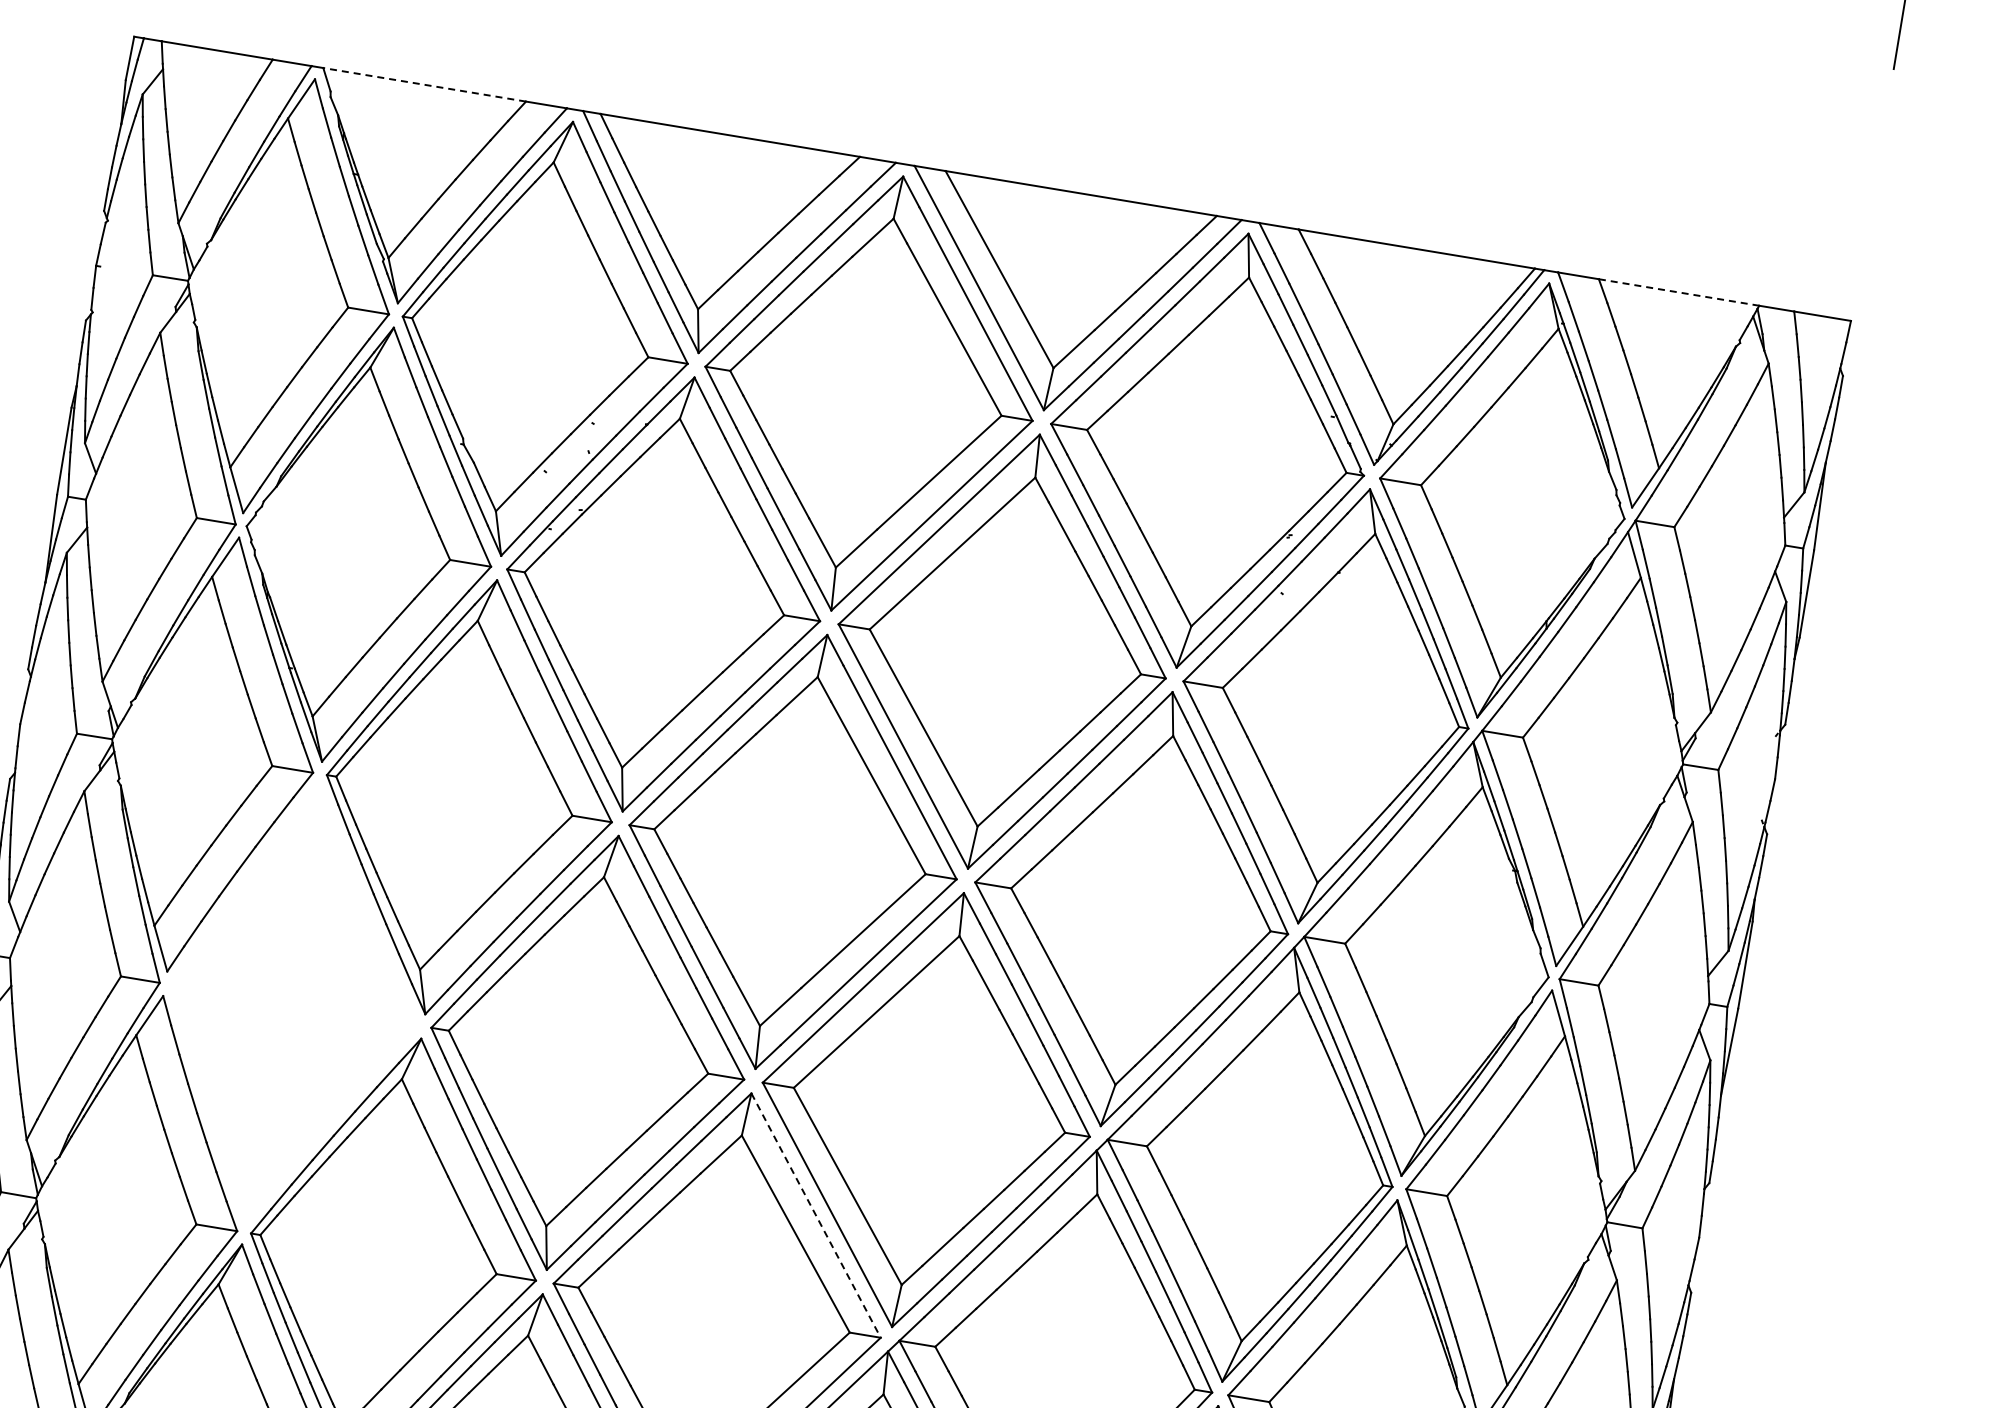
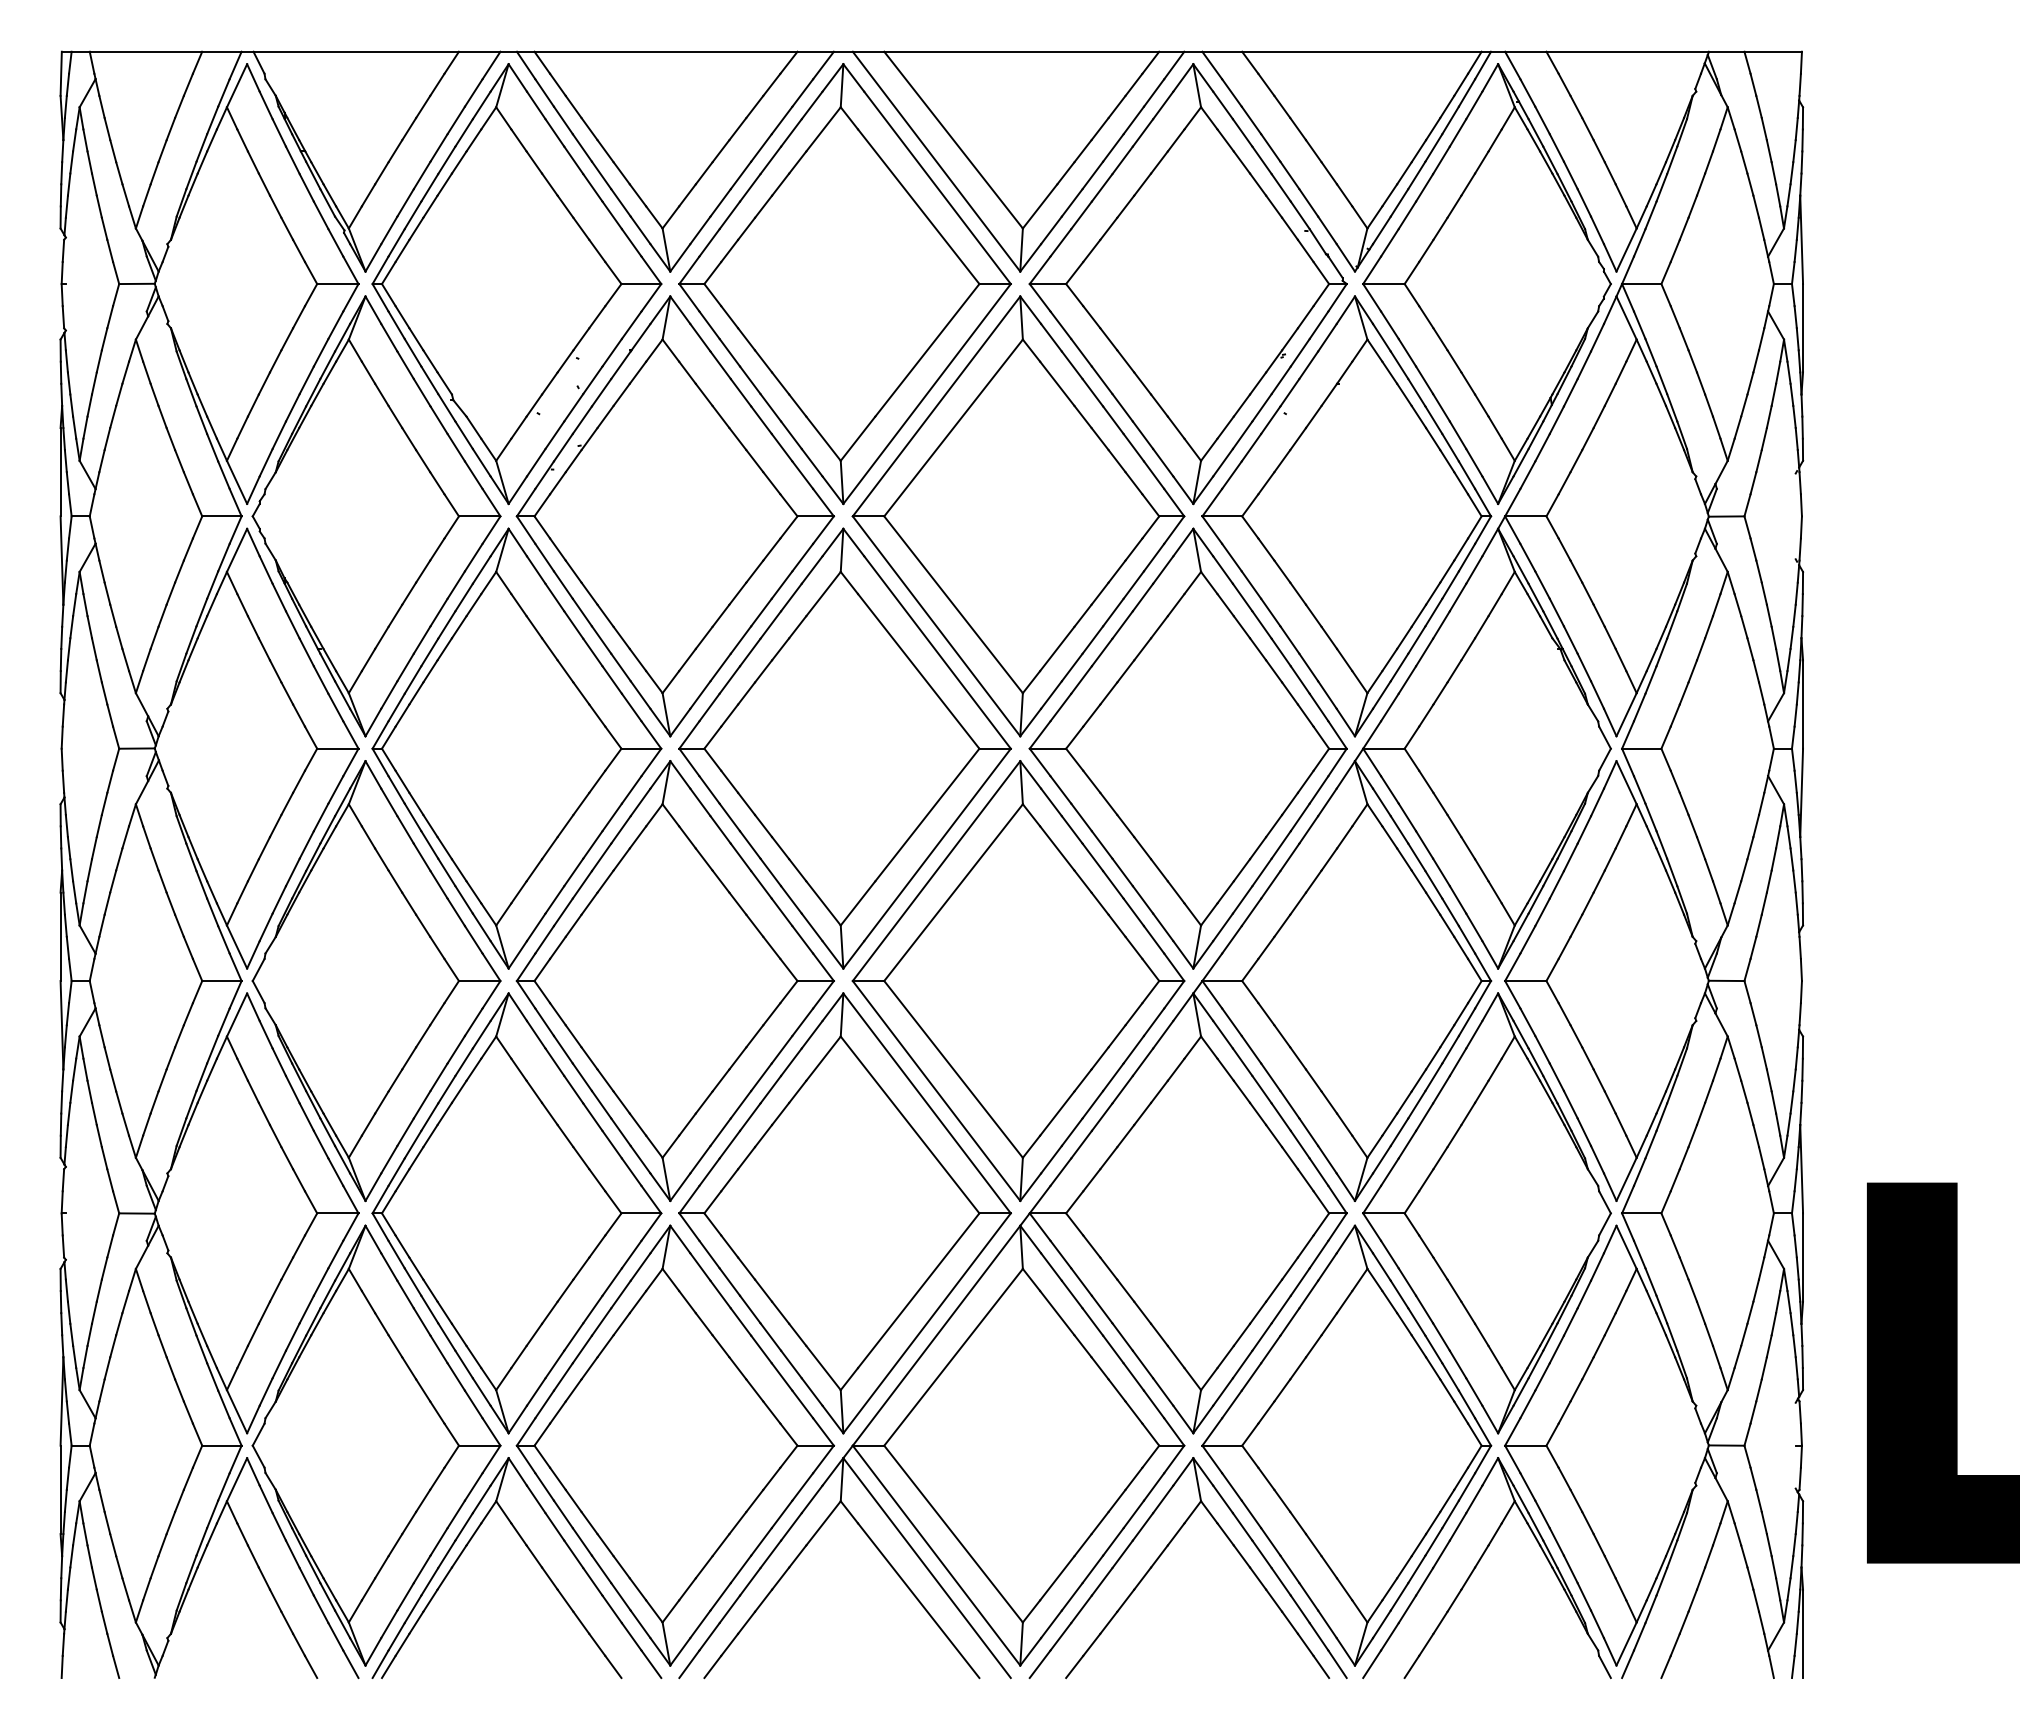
line: (424, 84) -> (356, 51), dashed -> solid
line: (1679, 292) -> (1628, 51), dashed -> solid
part: (292, 1005) -> (376, 981), added
line: (816, 1215) -> (927, 1103), dashed -> solid

